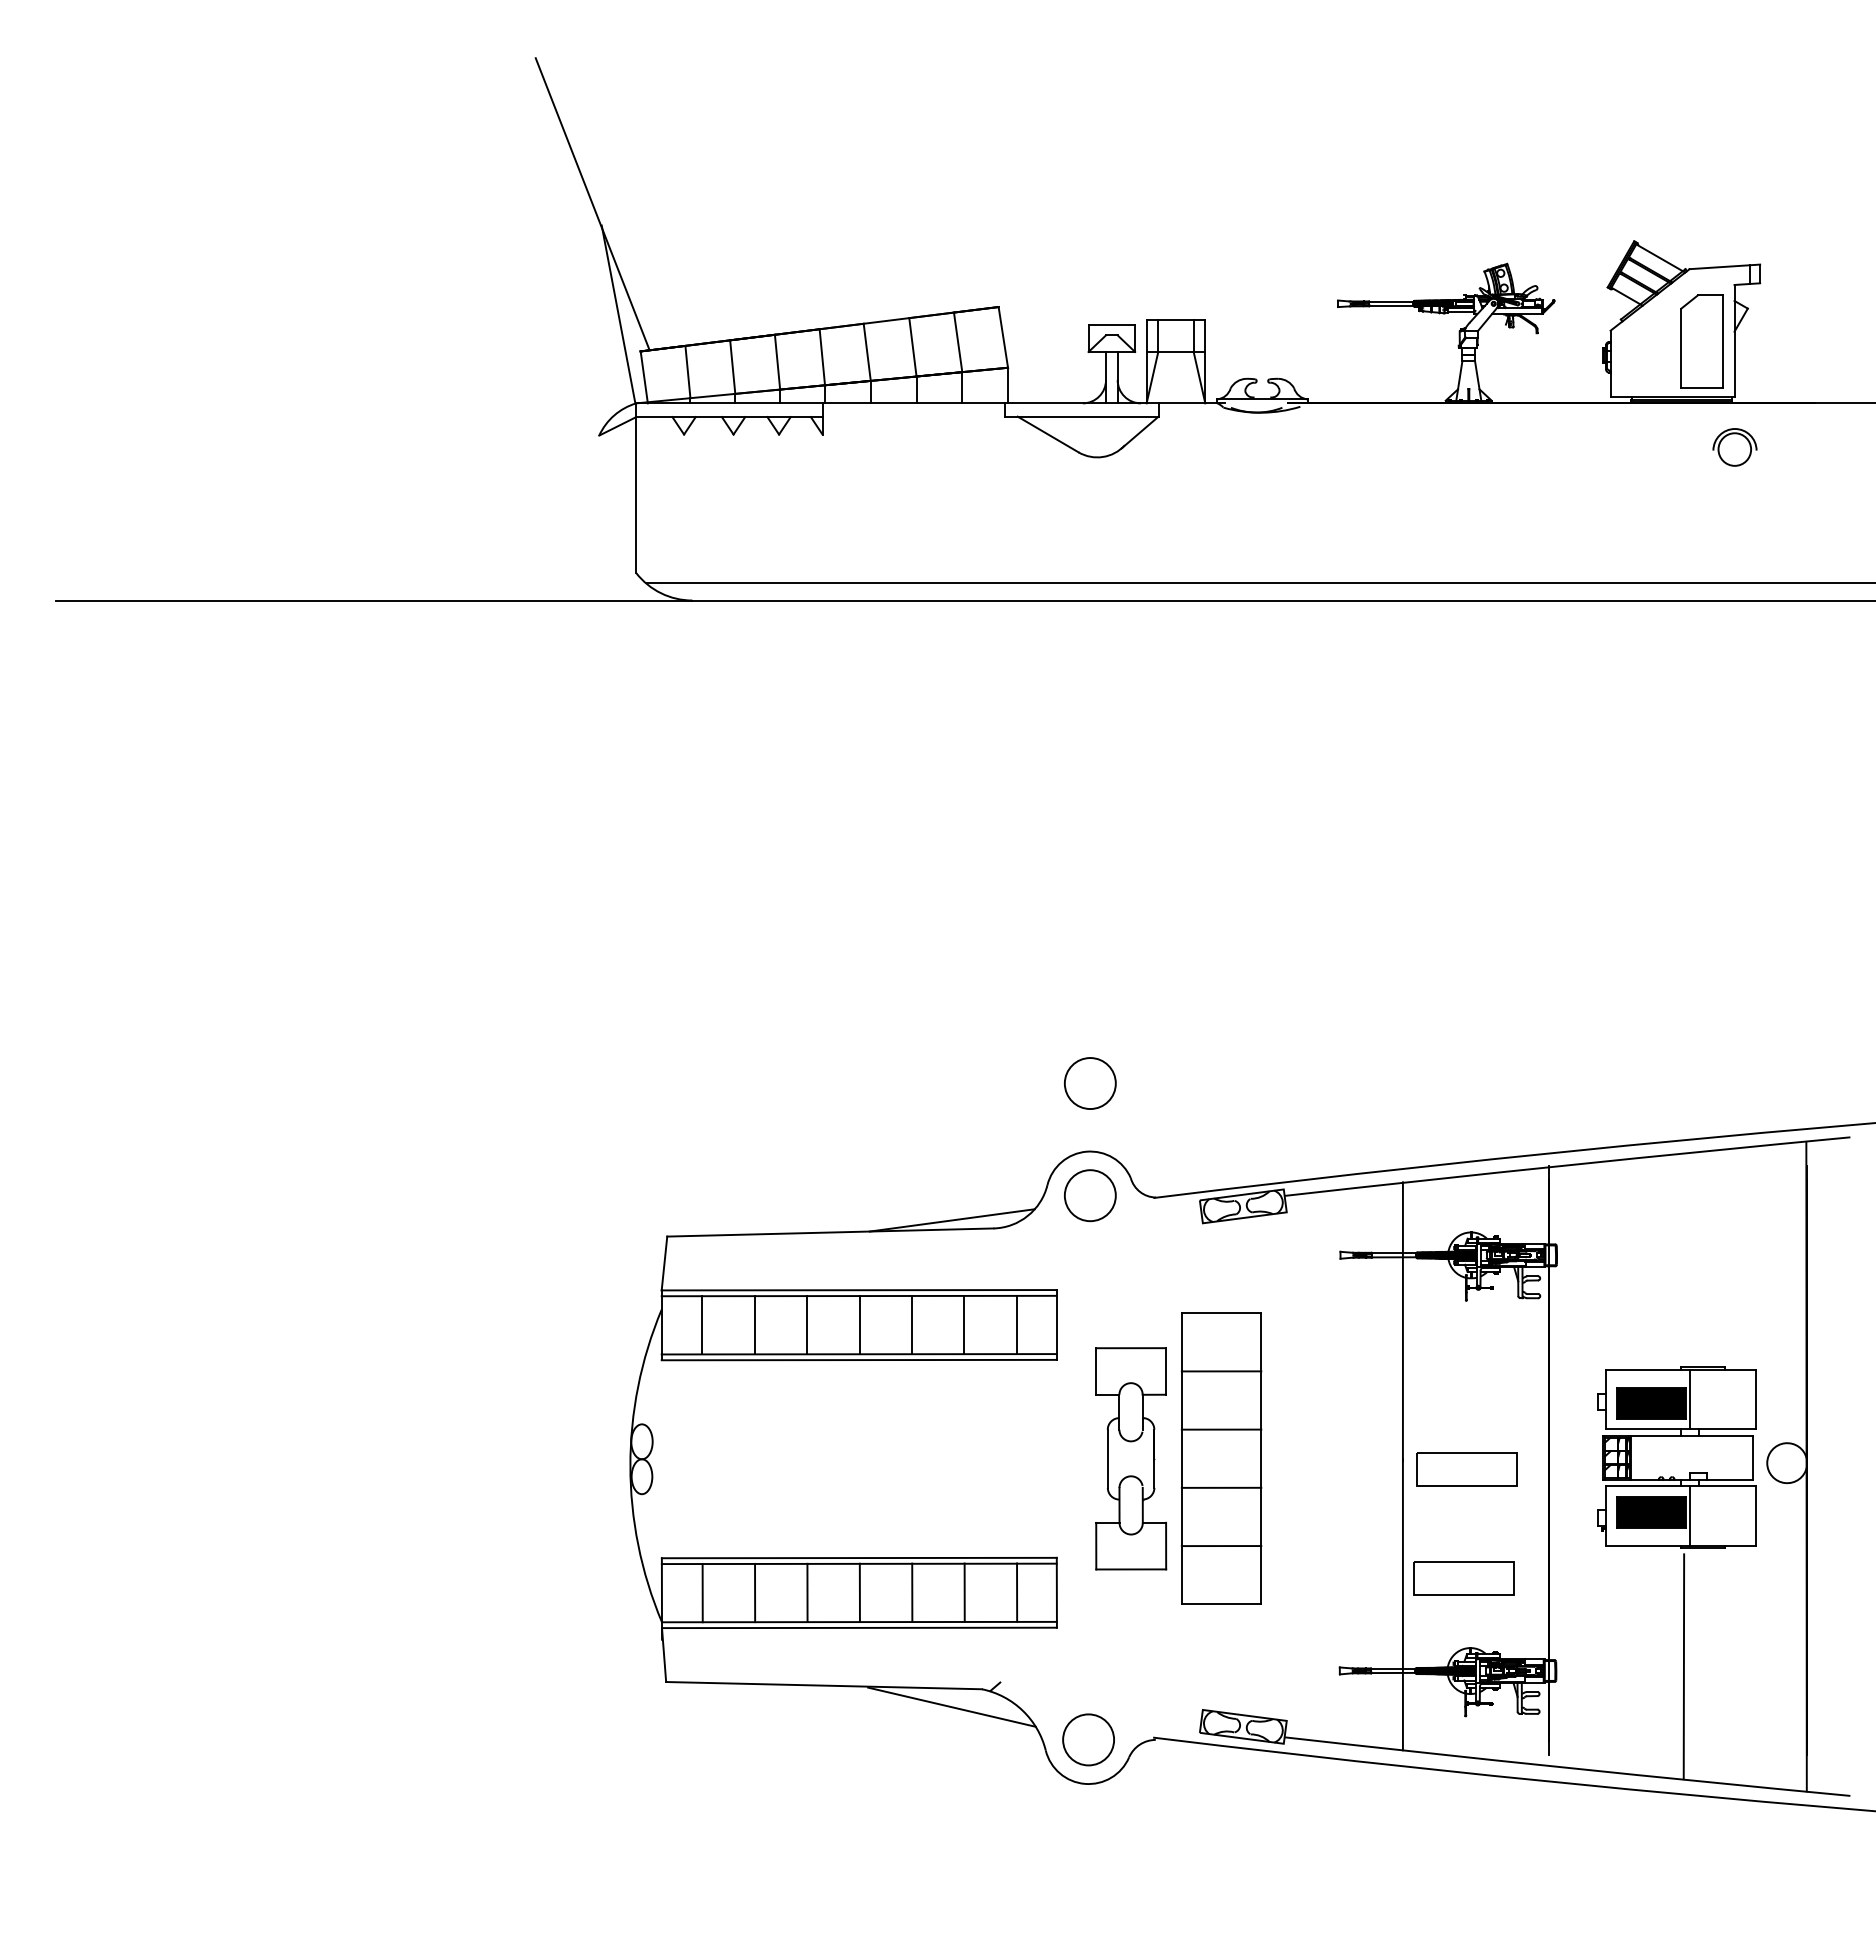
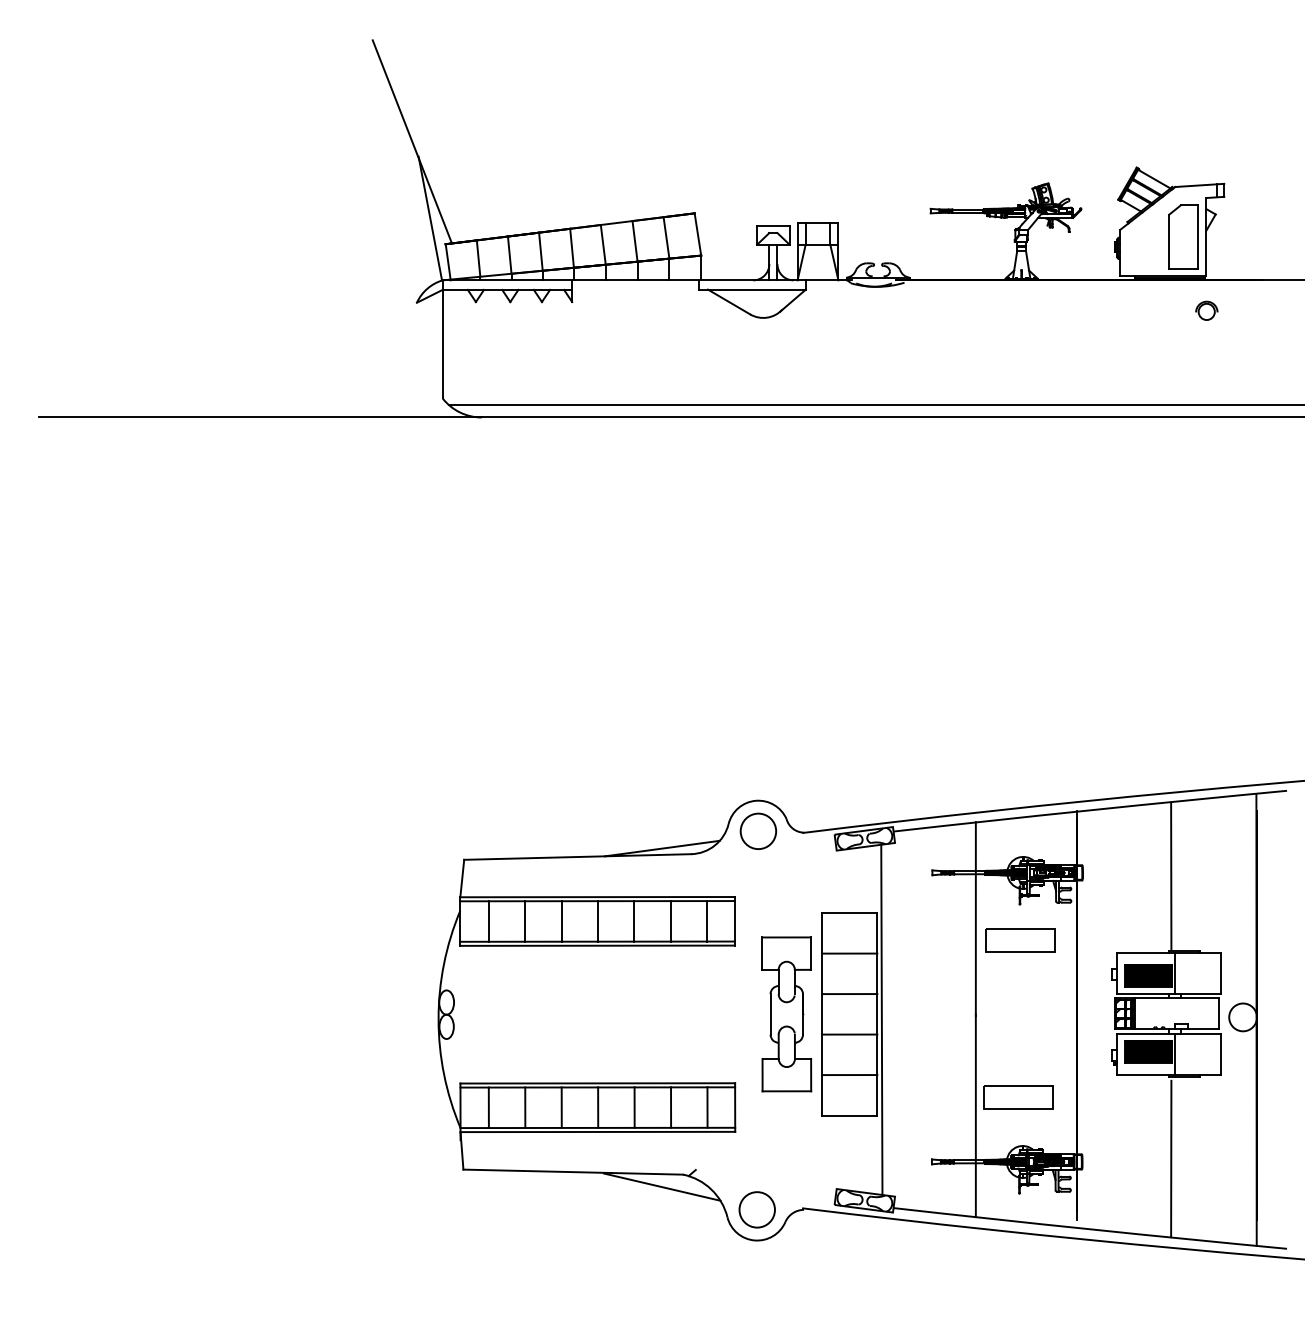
part: (1734, 446) -> (1206, 310), size x0.71
circle: (1090, 1082) -> (758, 752), removed
line: (1684, 1260) -> (1171, 876), added
line: (1267, 1466) -> (881, 1019), added
part: (1467, 1469) -> (1020, 940), moved

